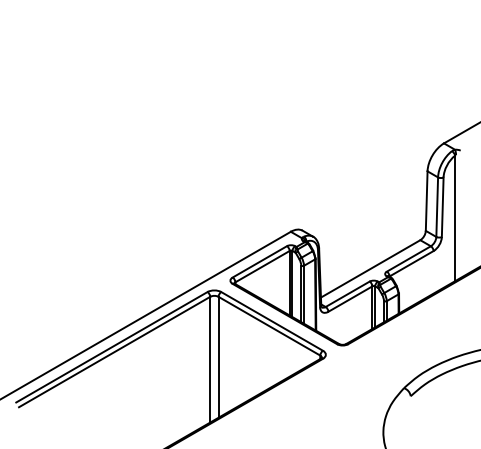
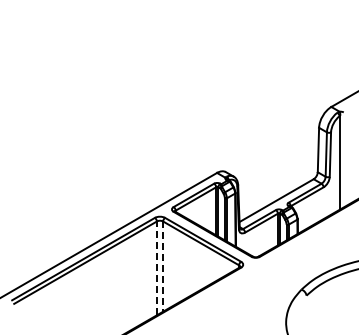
line: (219, 358) -> (163, 267), solid -> dashed
line: (209, 359) -> (156, 268), solid -> dashed

